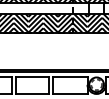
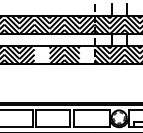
hatch: (20, 22) -> (41, 54), removed
hatch: (64, 22) -> (86, 54), removed

